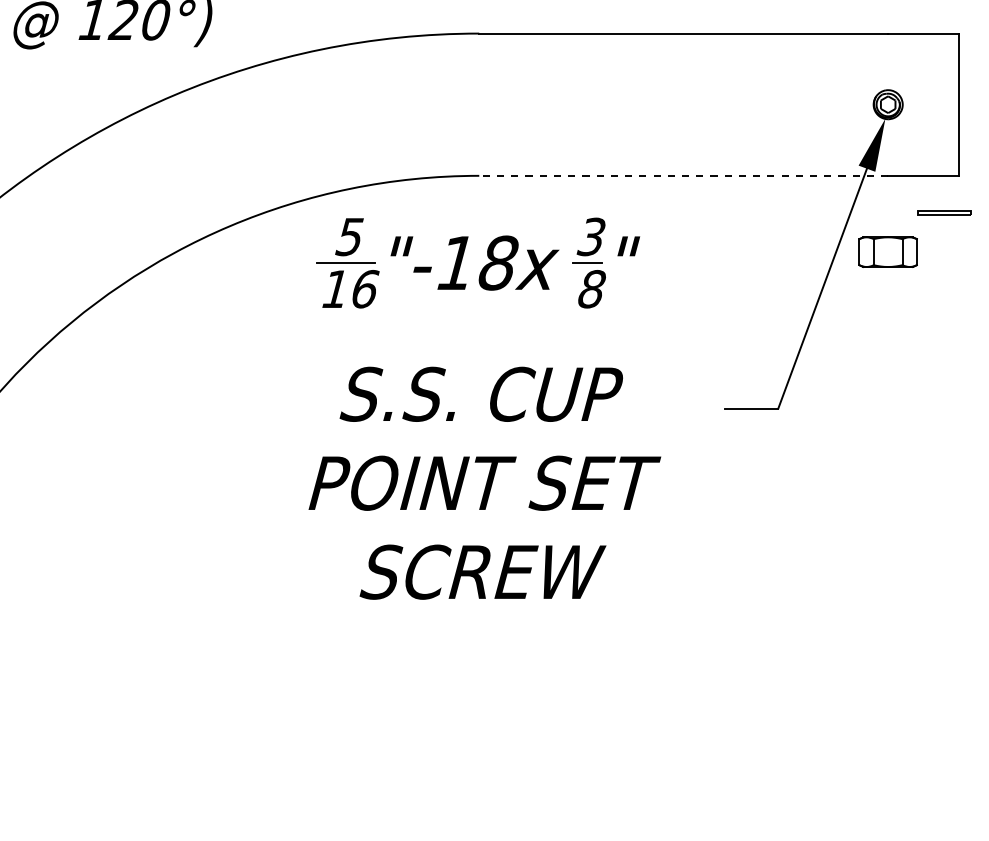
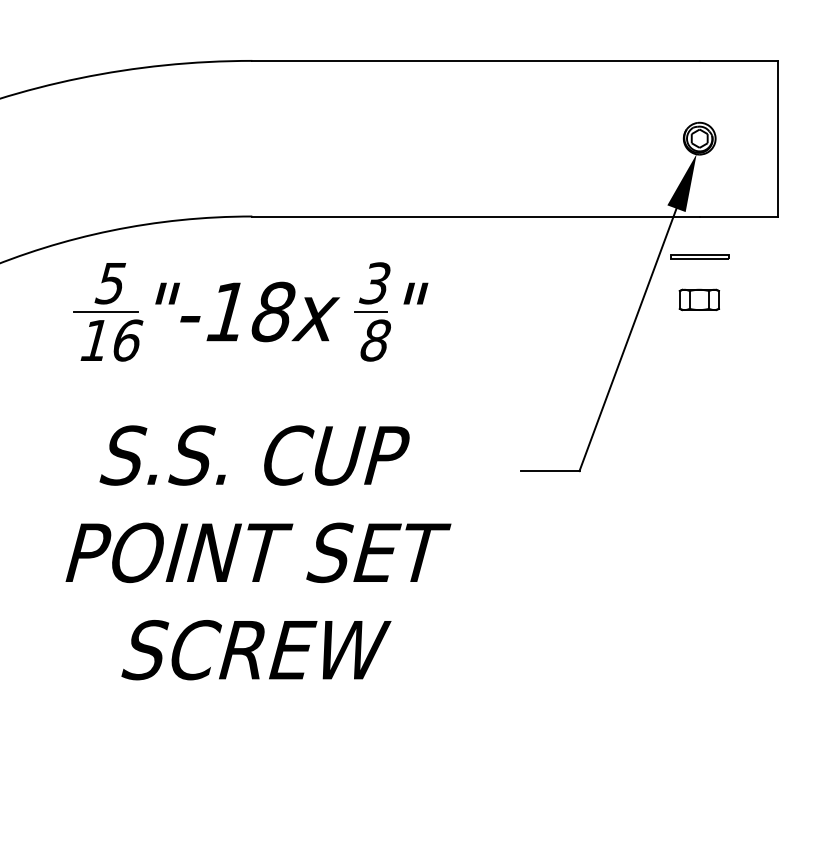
line: (683, 175) -> (475, 216), dashed -> solid
part: (944, 212) -> (700, 256), moved
part: (887, 251) -> (698, 299), size x0.62

